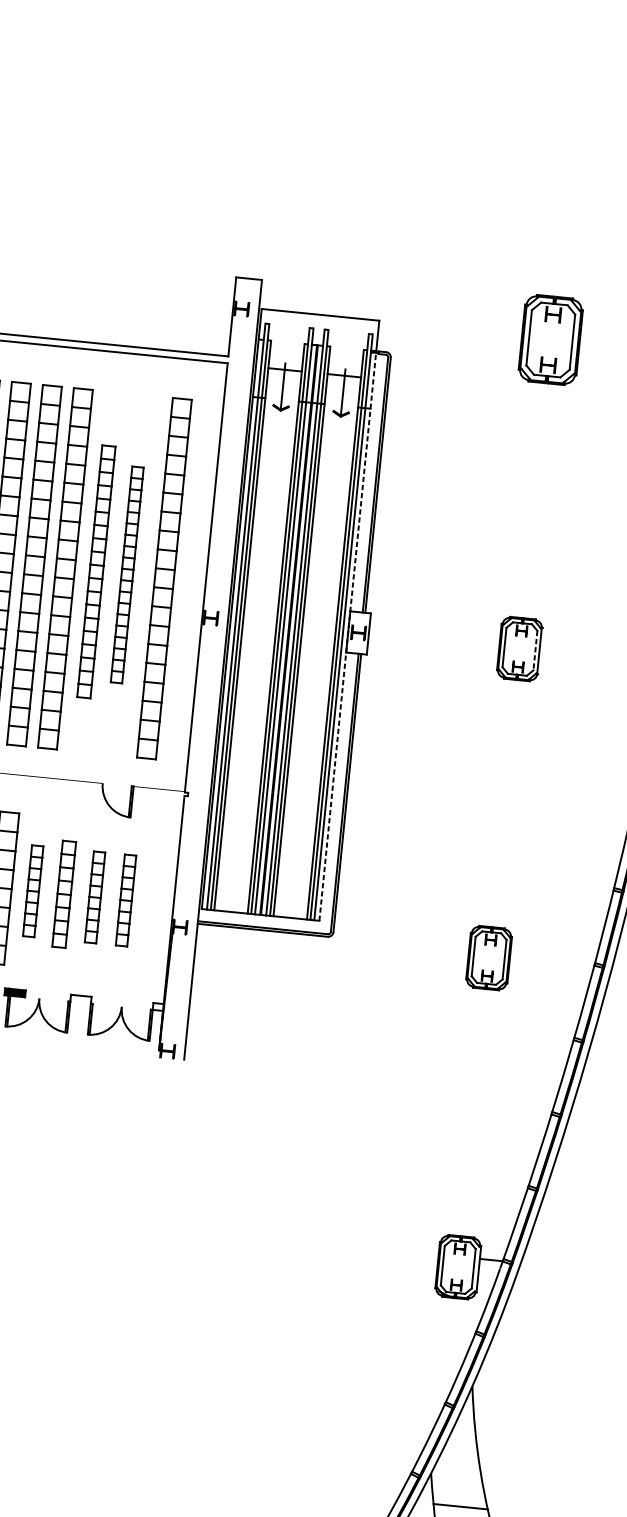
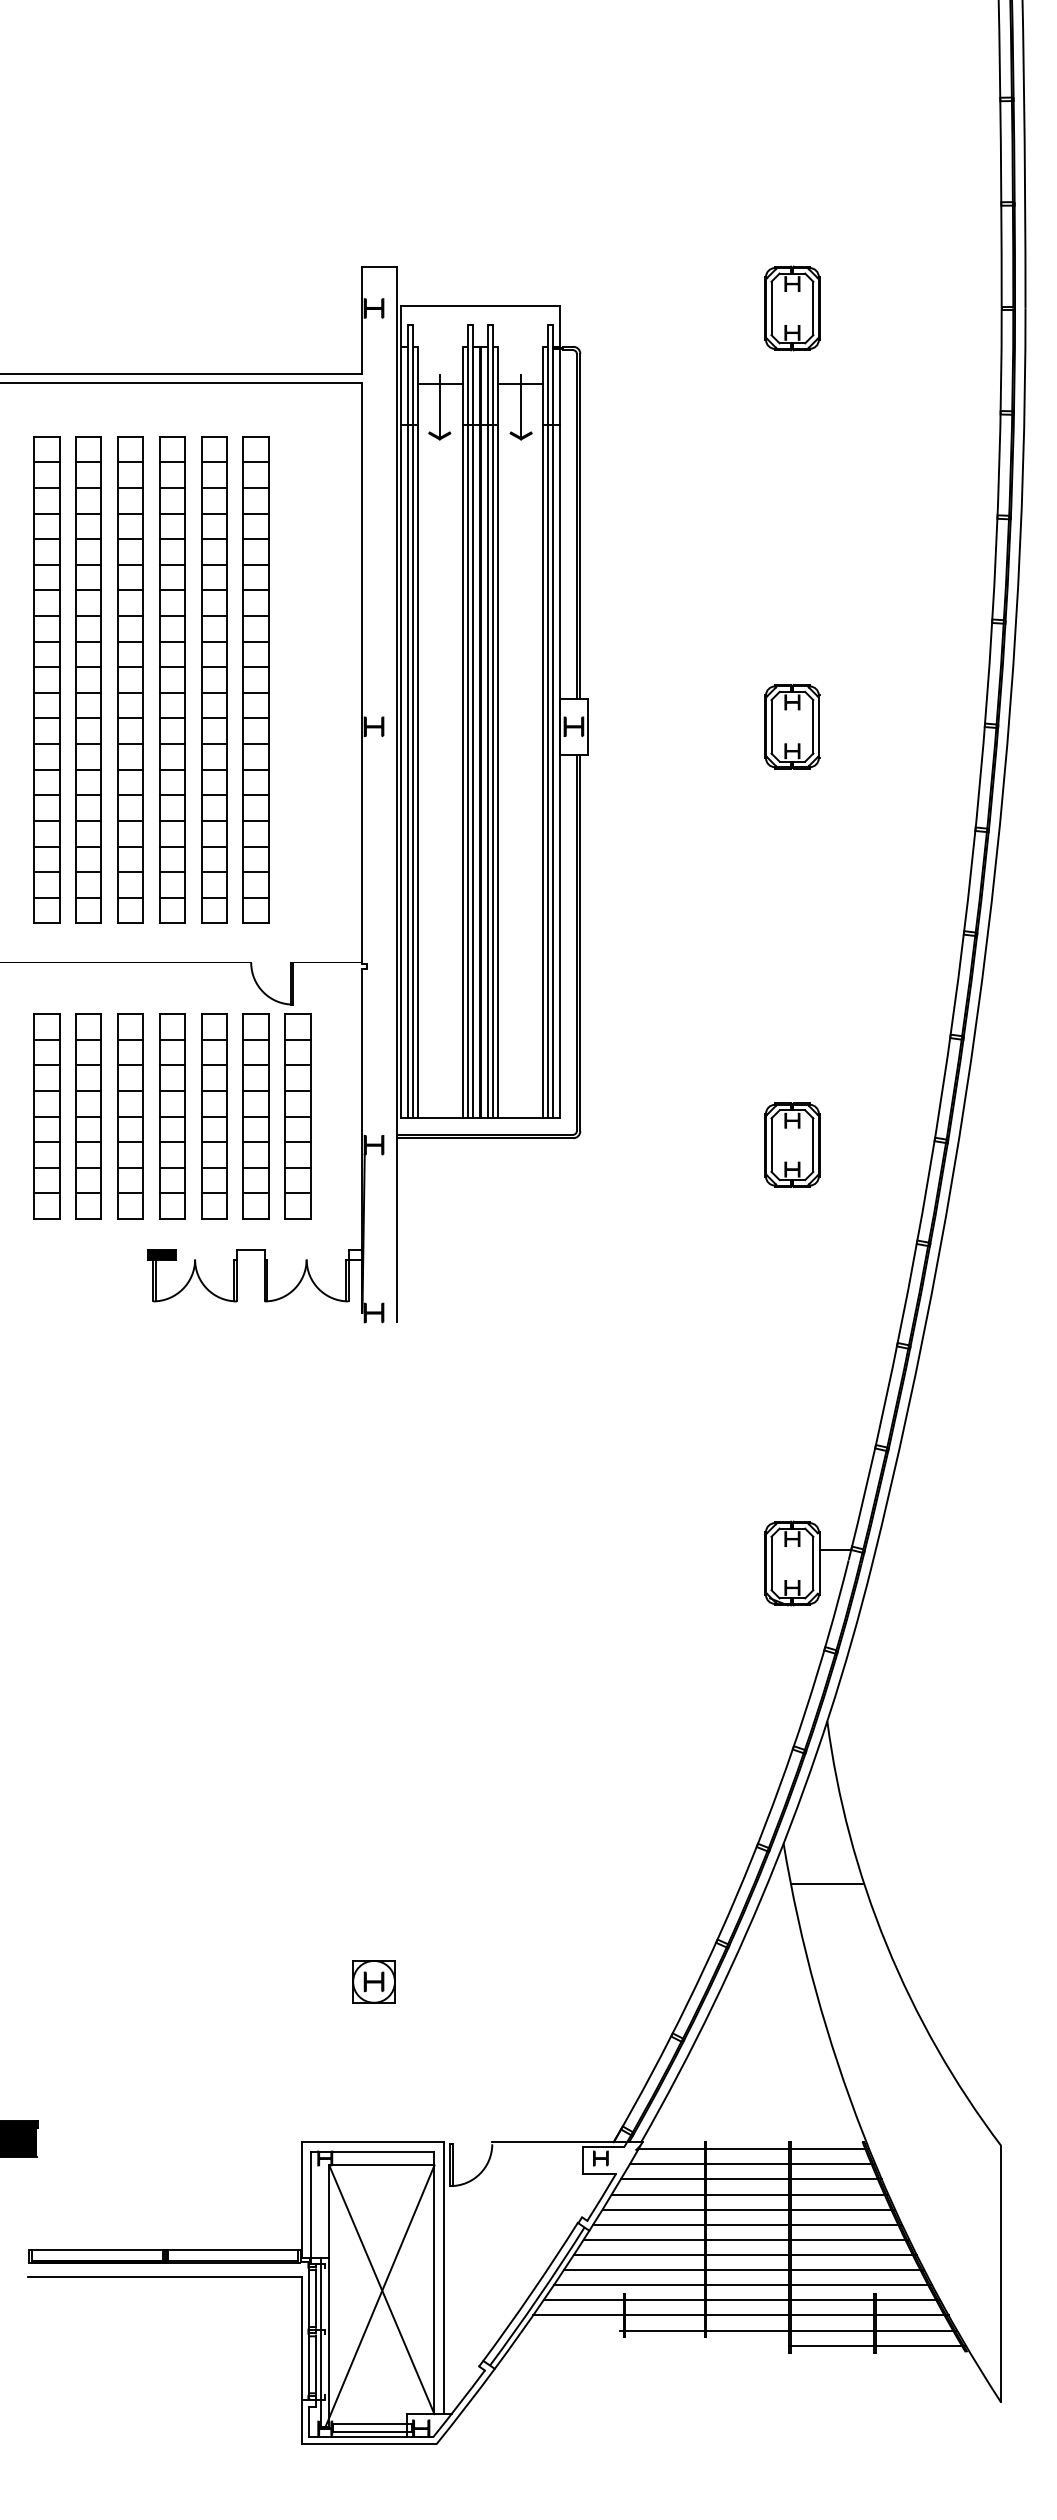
part: (550, 340) -> (792, 308), size x0.71
part: (96, 571) -> (214, 679), size x1.43
part: (126, 574) -> (255, 679), size x1.67
part: (164, 578) -> (306, 679), removed
line: (347, 636) -> (559, 732), dashed -> solid
line: (535, 650) -> (813, 726), dashed -> solid
part: (33, 891) -> (172, 1116), size x1.67
part: (64, 894) -> (214, 1116), size x1.43
part: (94, 897) -> (255, 1116), size x1.67
part: (125, 900) -> (297, 1116), size x1.67

